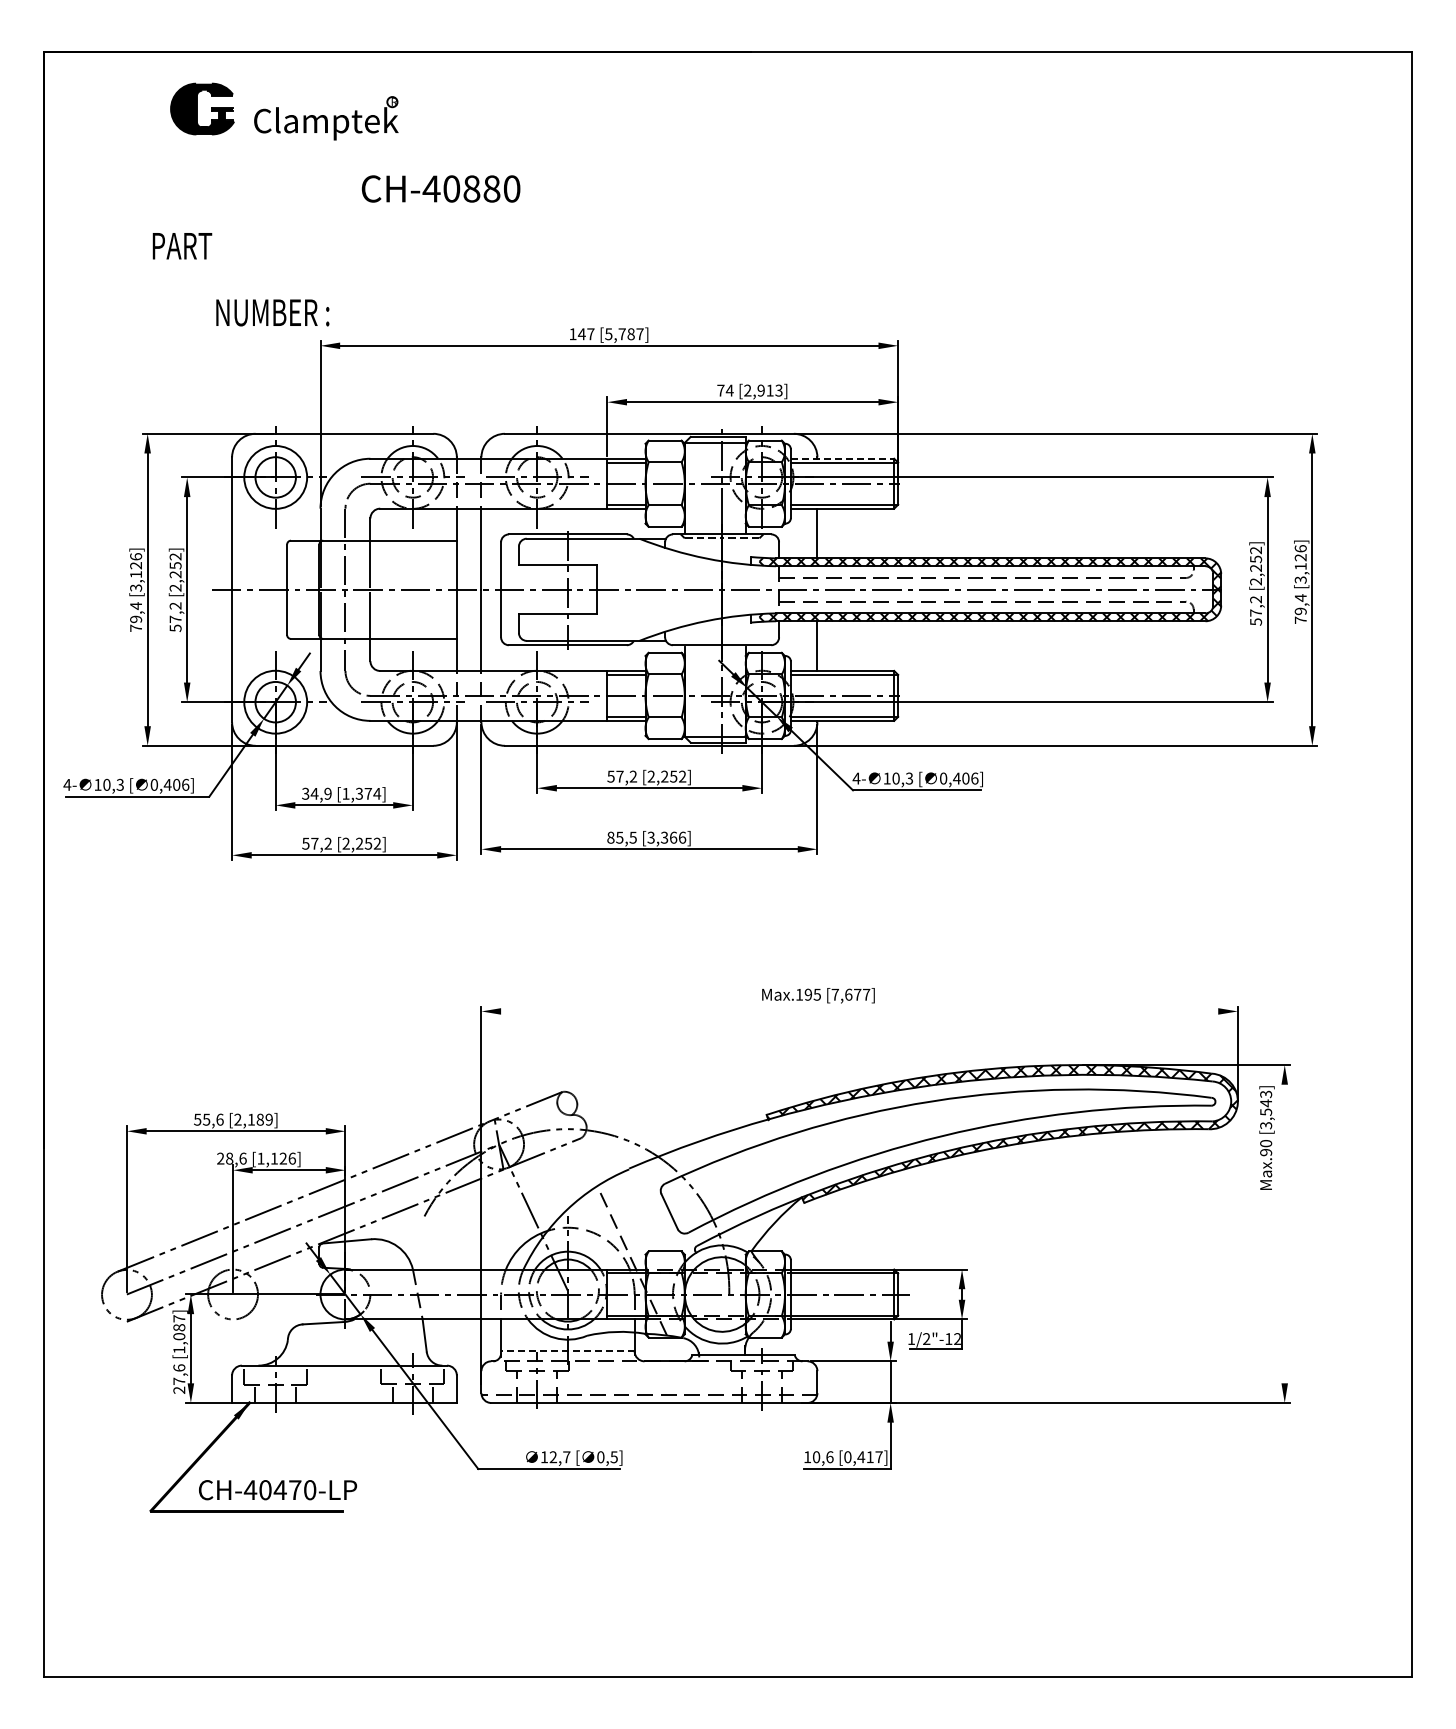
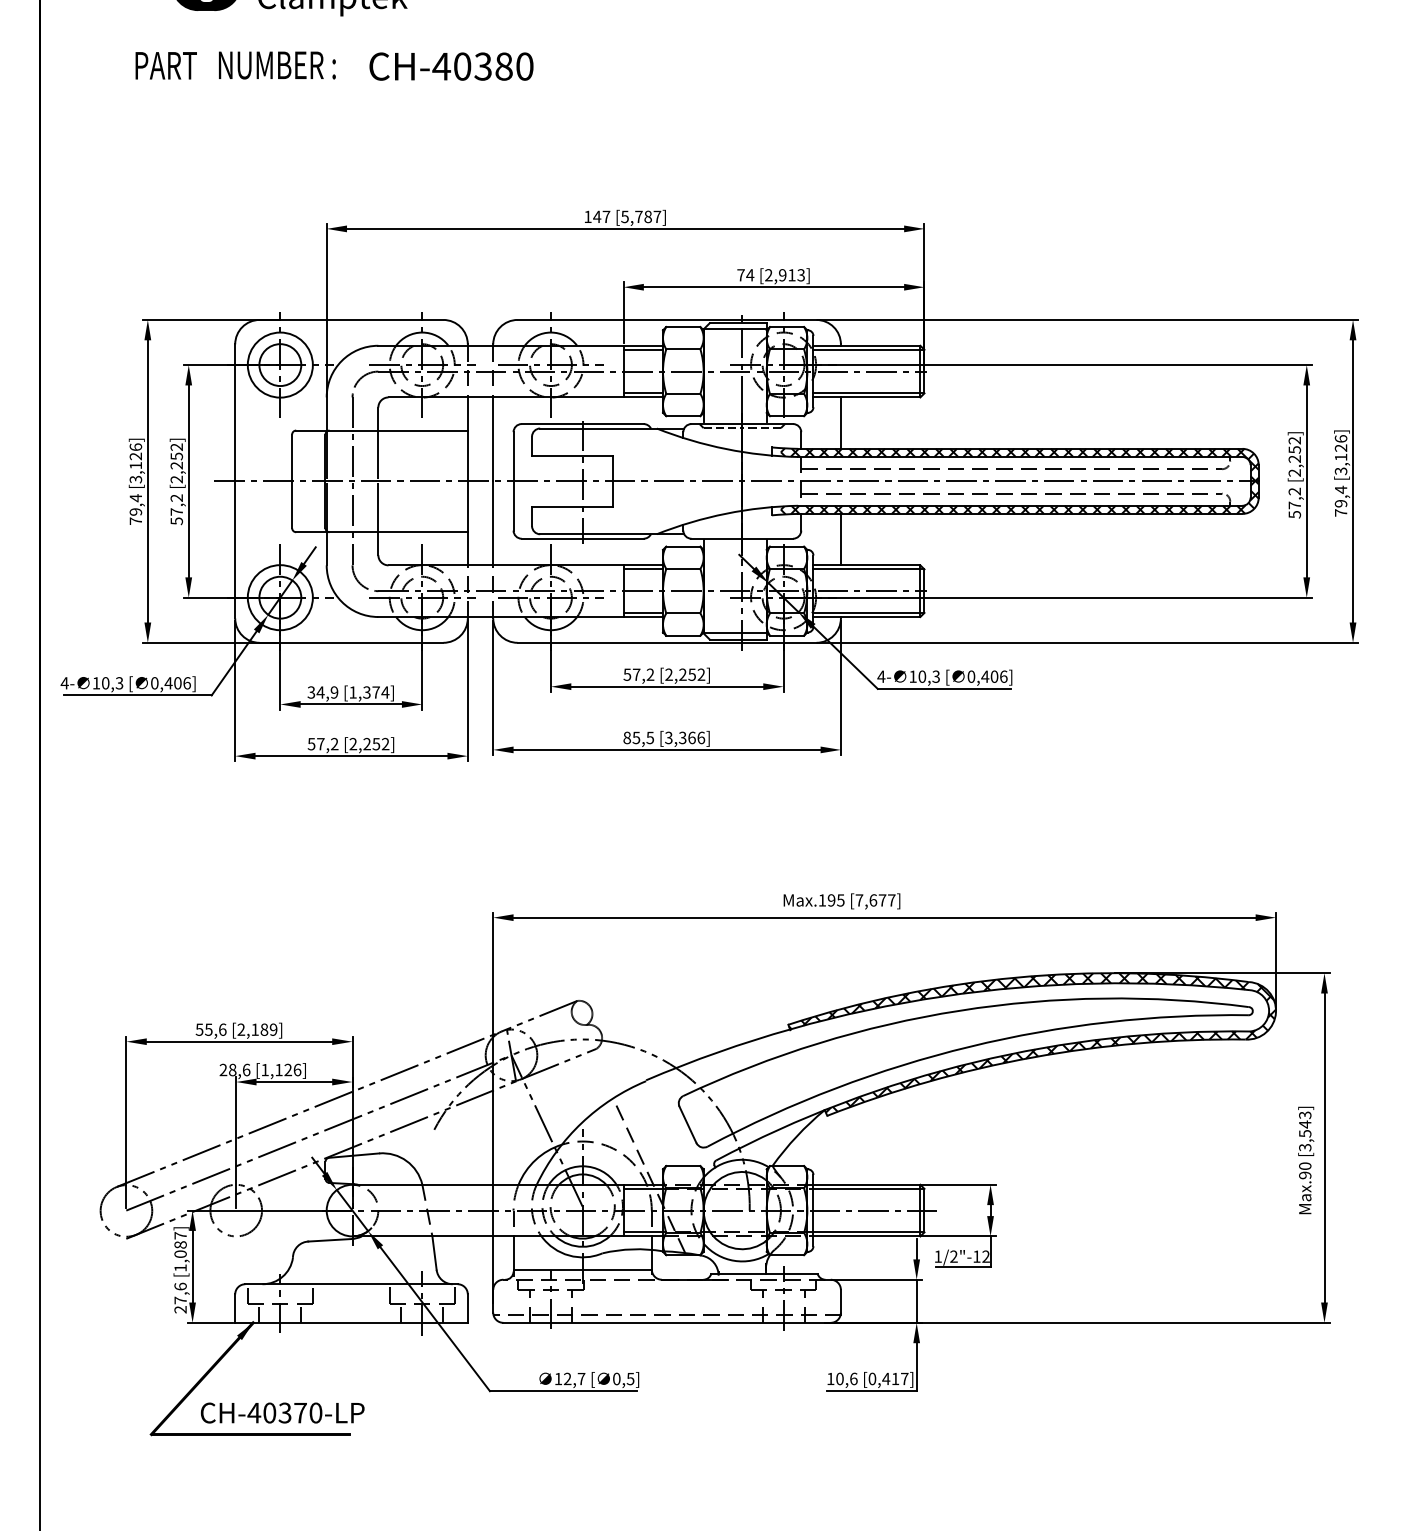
text: (471, 188) -> (482, 66), CH-40880 -> CH-40380
text: (182, 246) -> (166, 66), moved
text: (272, 312) -> (277, 65), moved
line: (842, 458) -> (866, 345), dashed -> solid
line: (859, 1011) -> (884, 917), added
text: (1266, 1137) -> (1305, 1159), moved
line: (1284, 1235) -> (1324, 1149), added
line: (567, 1351) -> (582, 1269), dashed -> solid
text: (279, 1490) -> (284, 1413), CH-40470-LP -> CH-40370-LP

